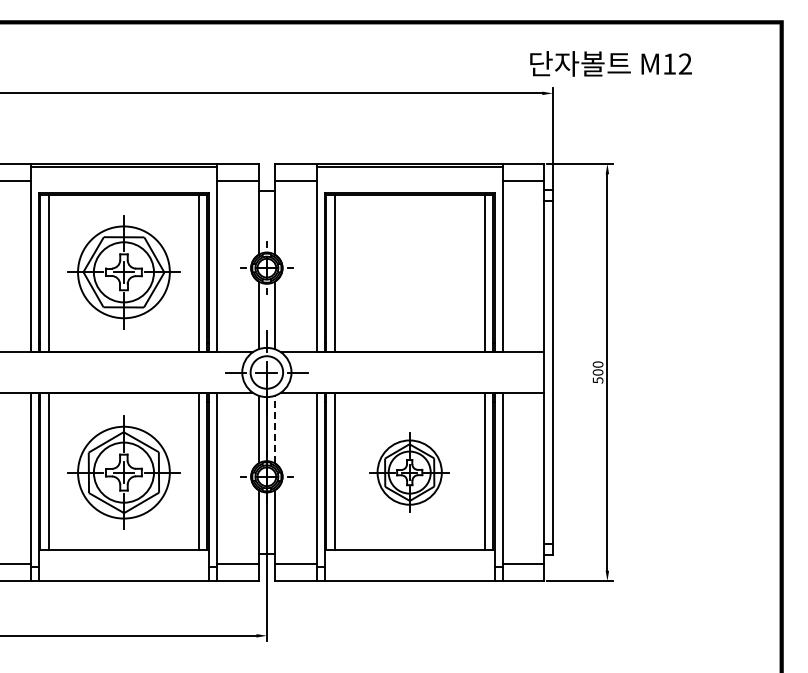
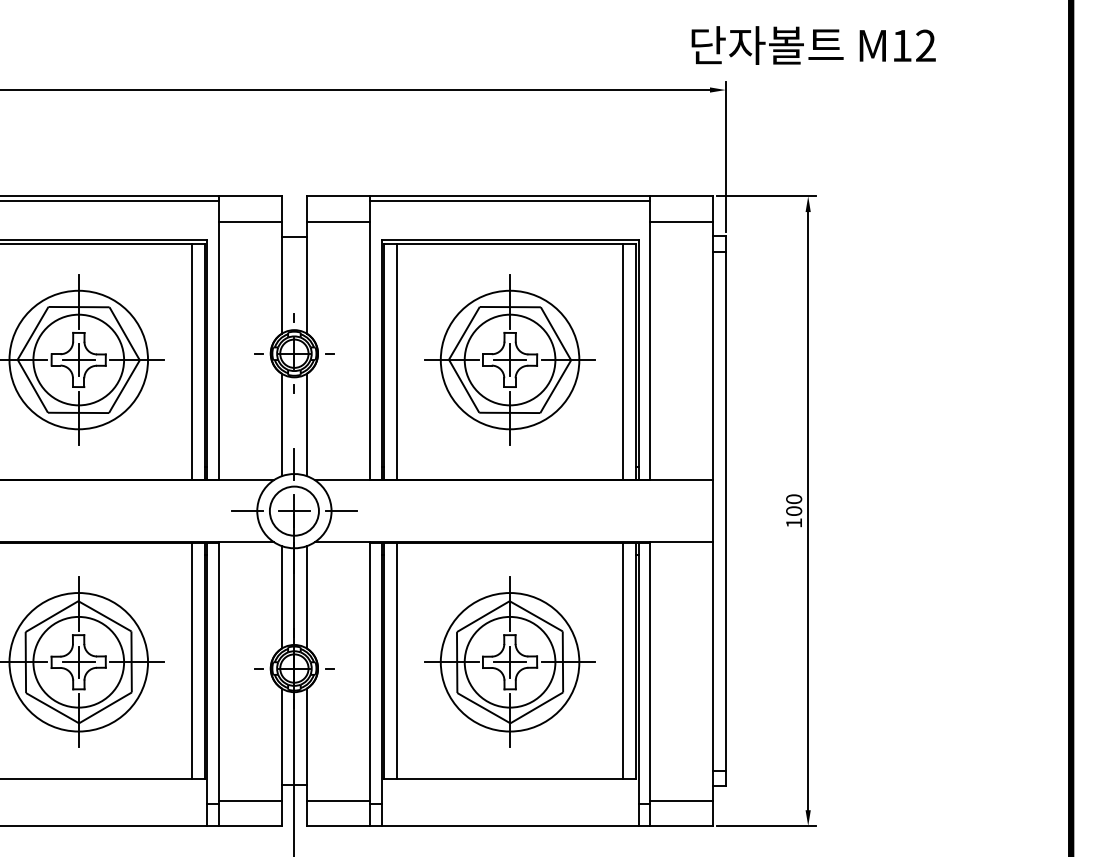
part: (409, 272) -> (509, 360), added
text: (597, 380) -> (793, 523), 500 -> 100
line: (275, 429) -> (307, 597), dashed -> solid
part: (409, 472) -> (509, 662), size x1.43

